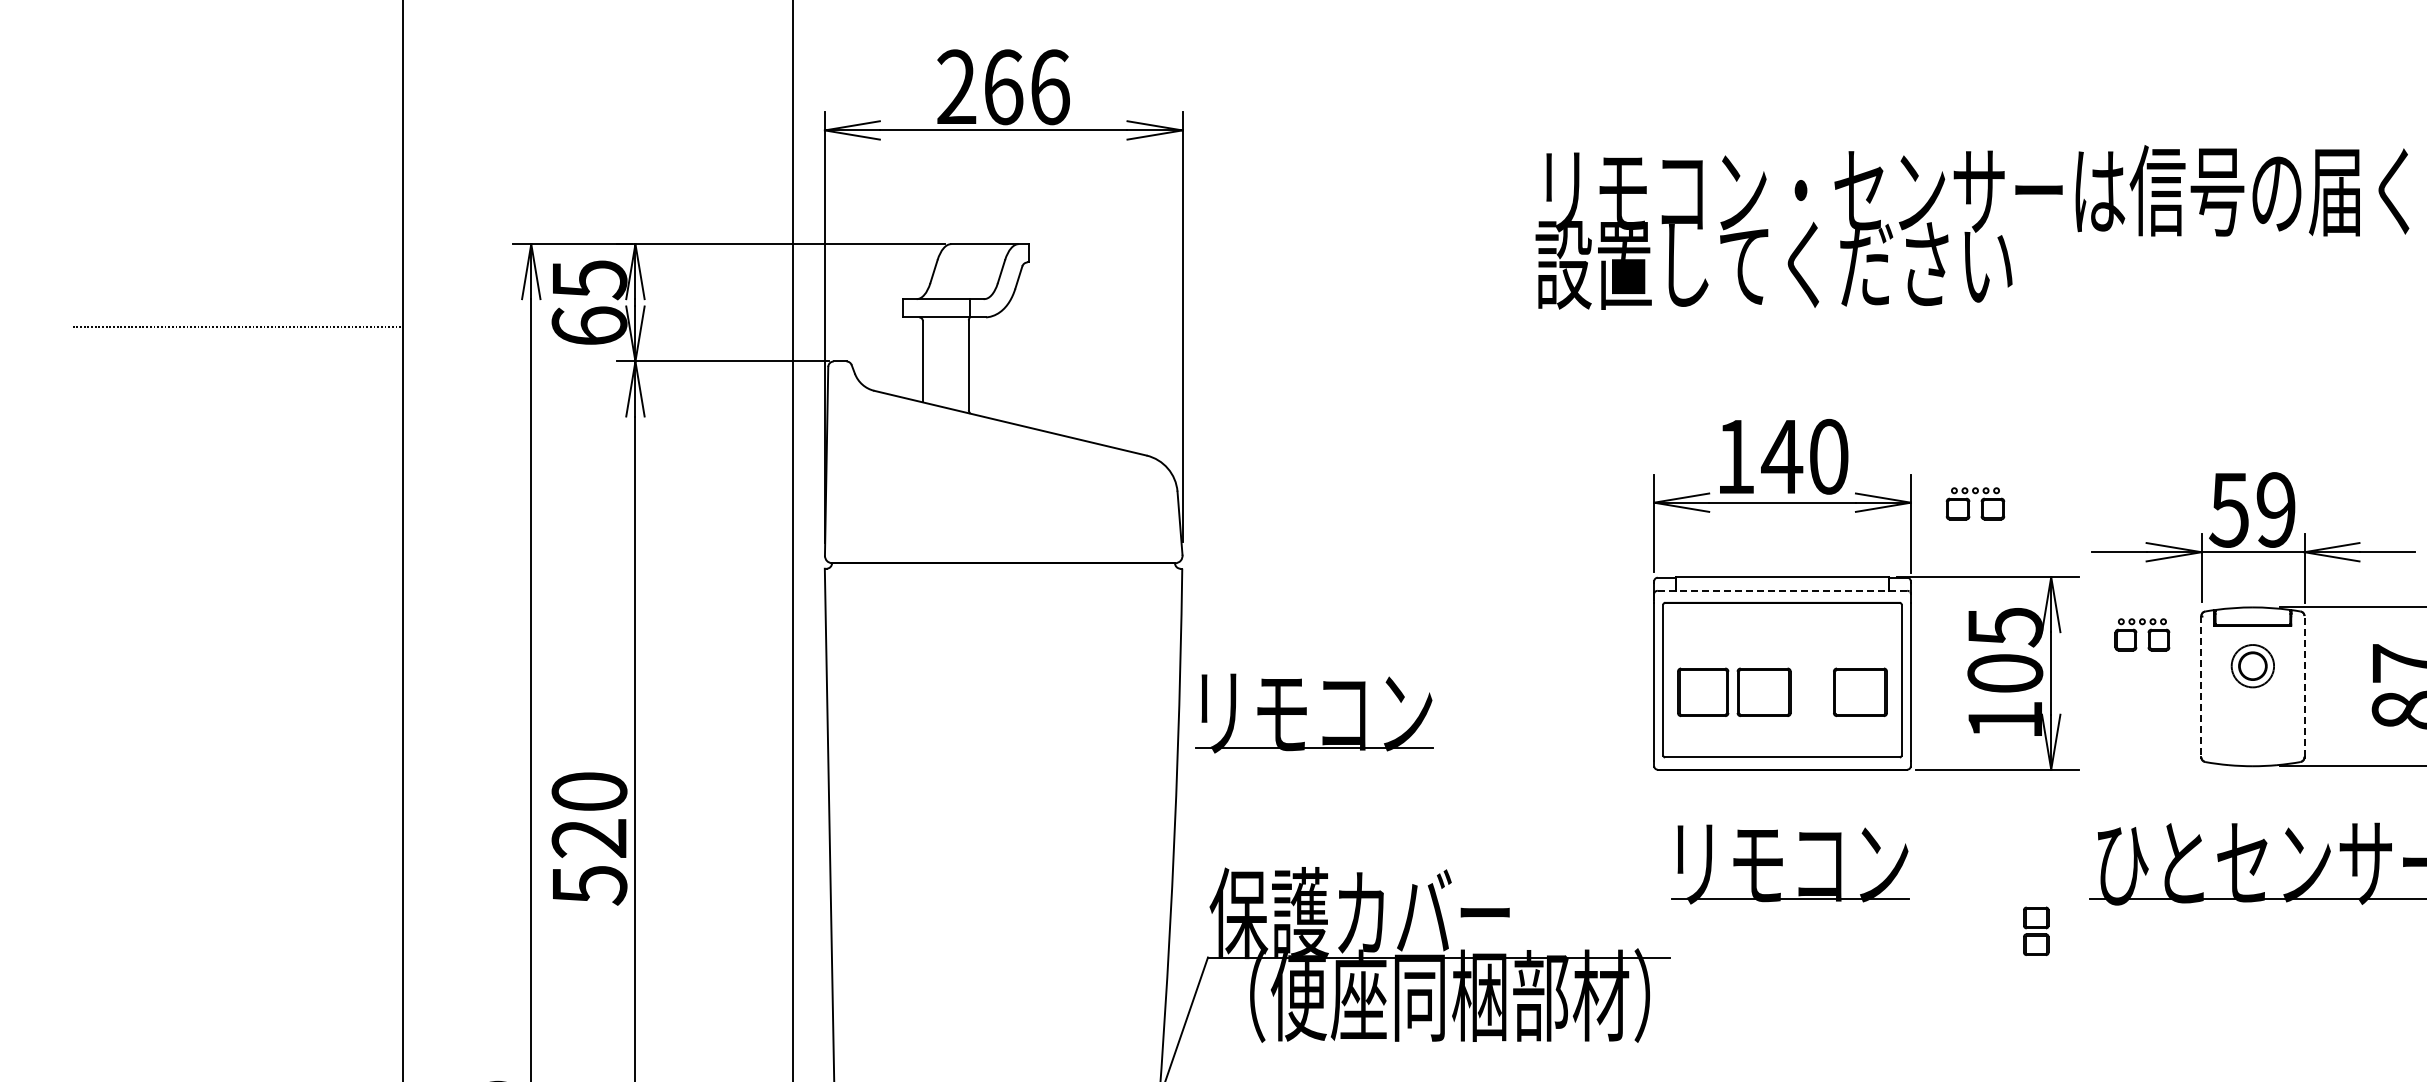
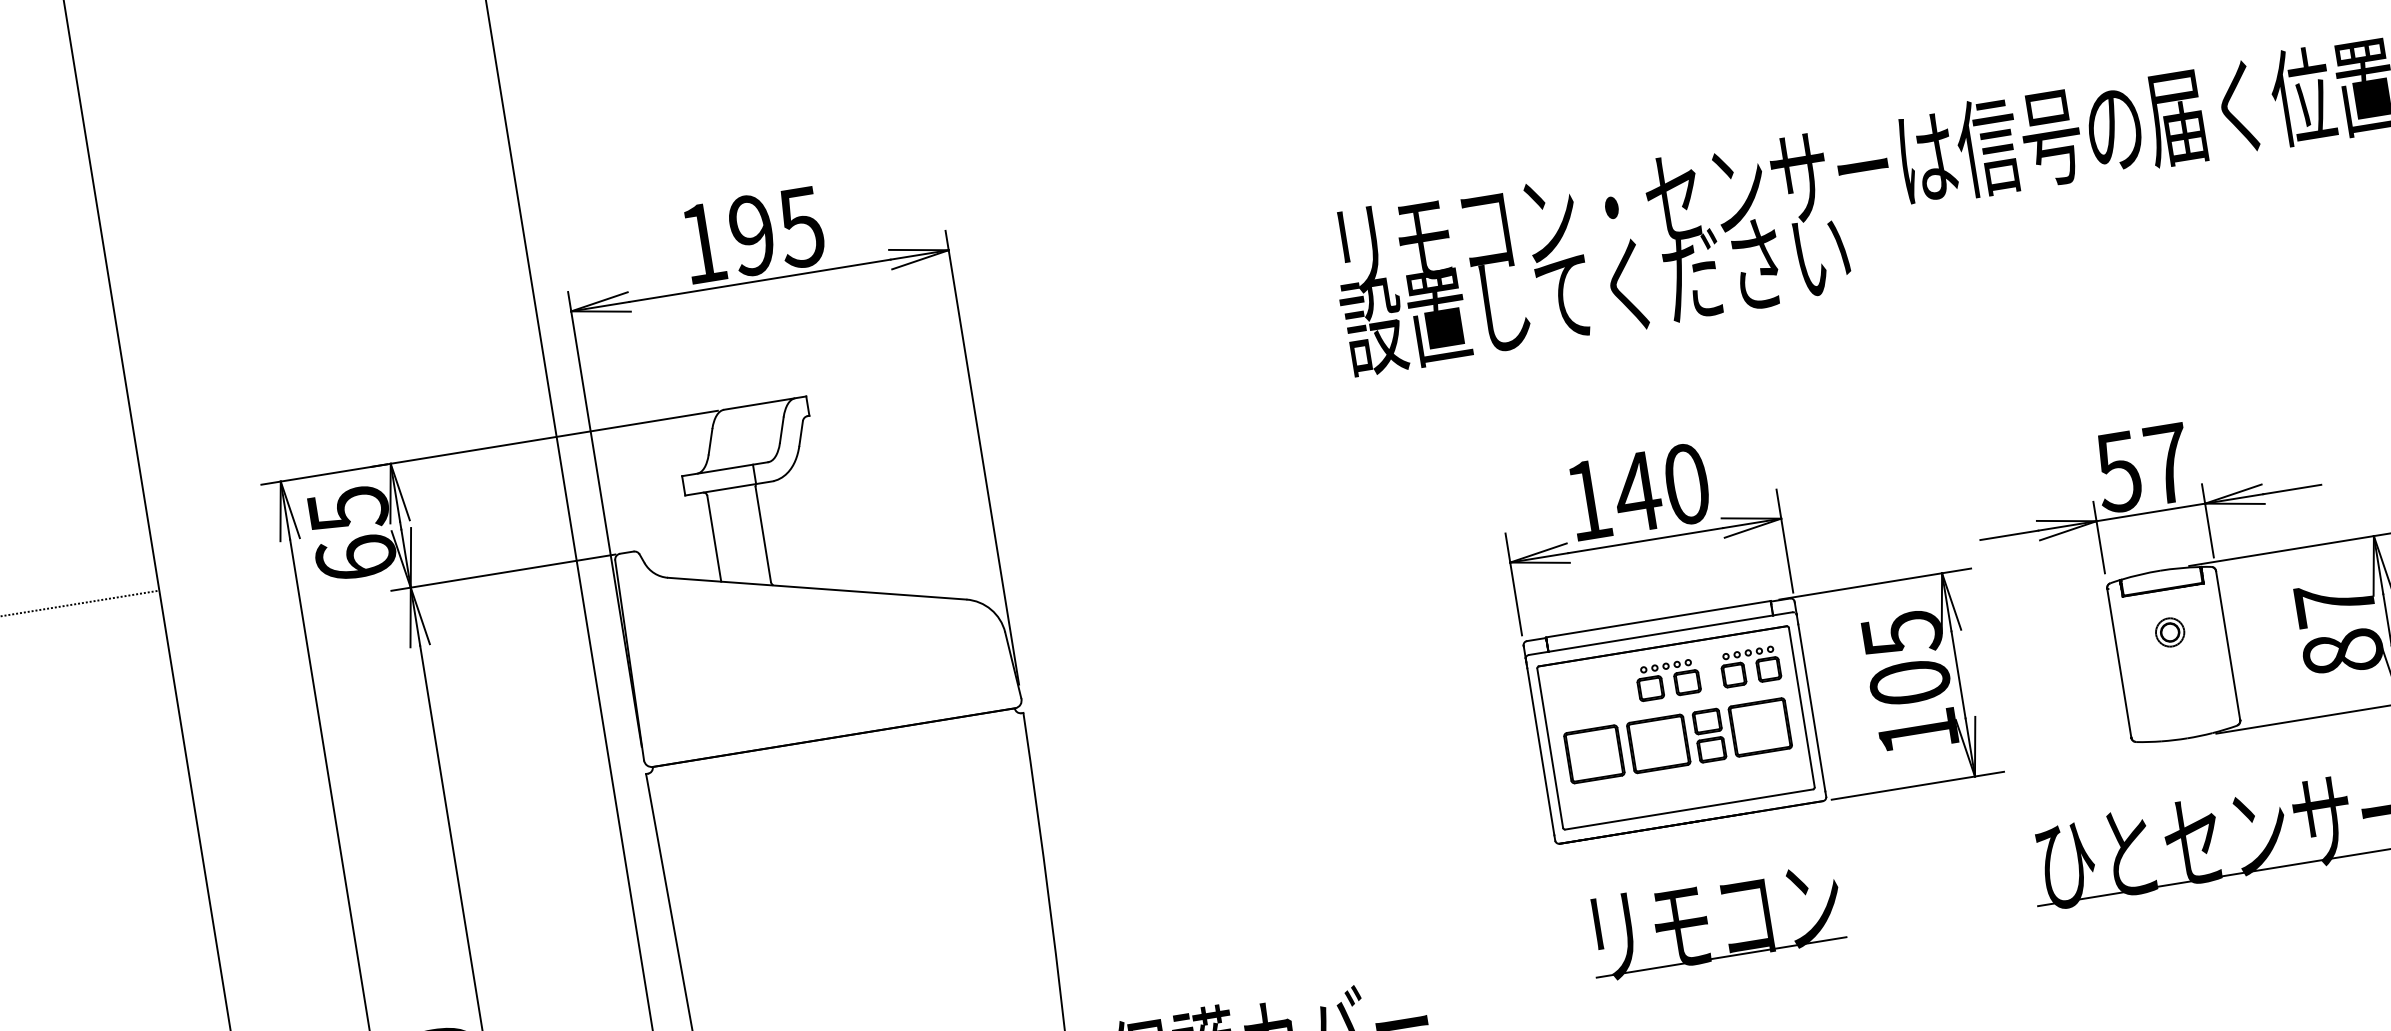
text: (1003, 87) -> (752, 235), 266 -> 195
part: (1975, 503) -> (1668, 679), moved
text: (2275, 509) -> (2167, 463), 59 -> 57
line: (1782, 590) -> (1660, 633), dashed -> solid
part: (2142, 634) -> (1750, 666), moved
part: (2252, 665) -> (2169, 632), size x0.62
line: (2201, 686) -> (2119, 662), dashed -> solid
line: (2304, 686) -> (2228, 645), dashed -> solid
part: (1306, 713) -> (1179, 844), removed
part: (2036, 930) -> (1709, 734), moved

